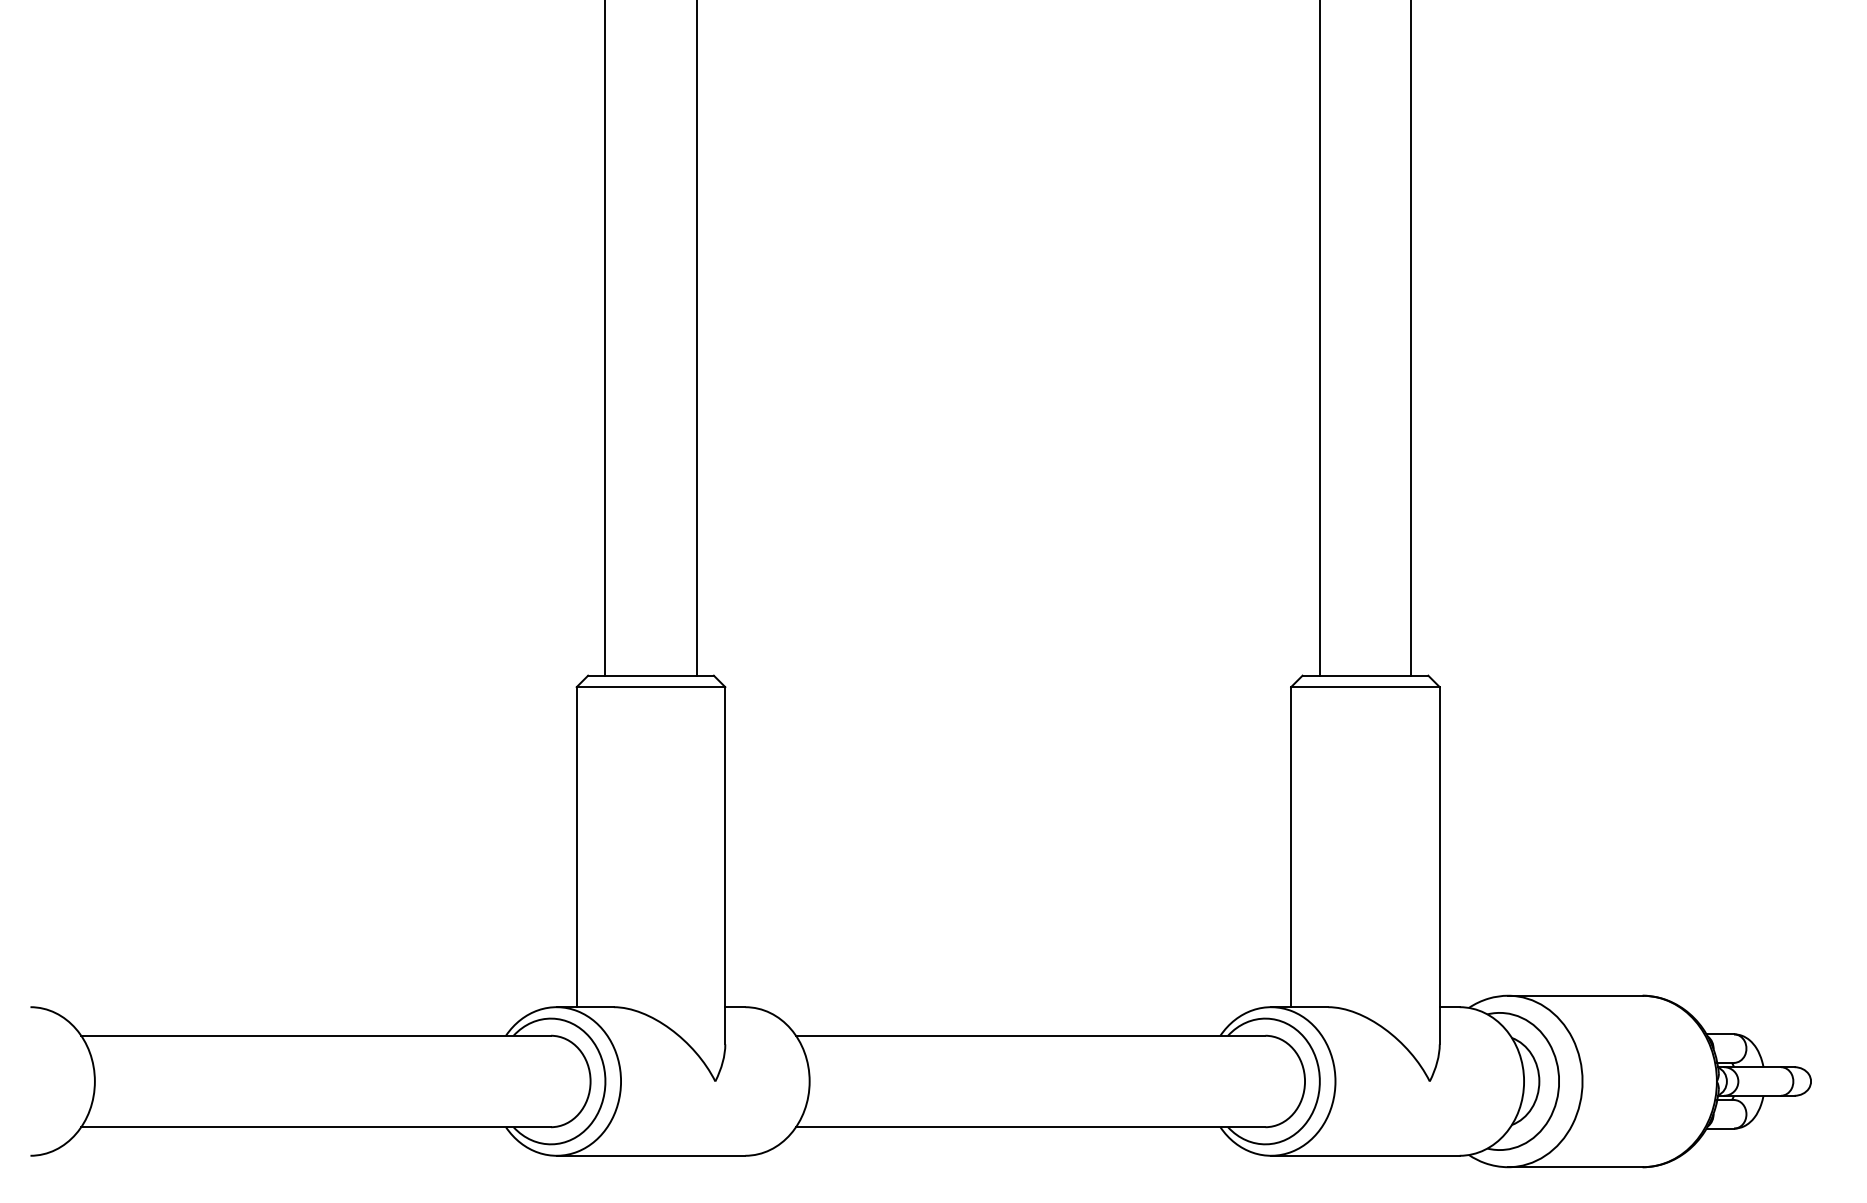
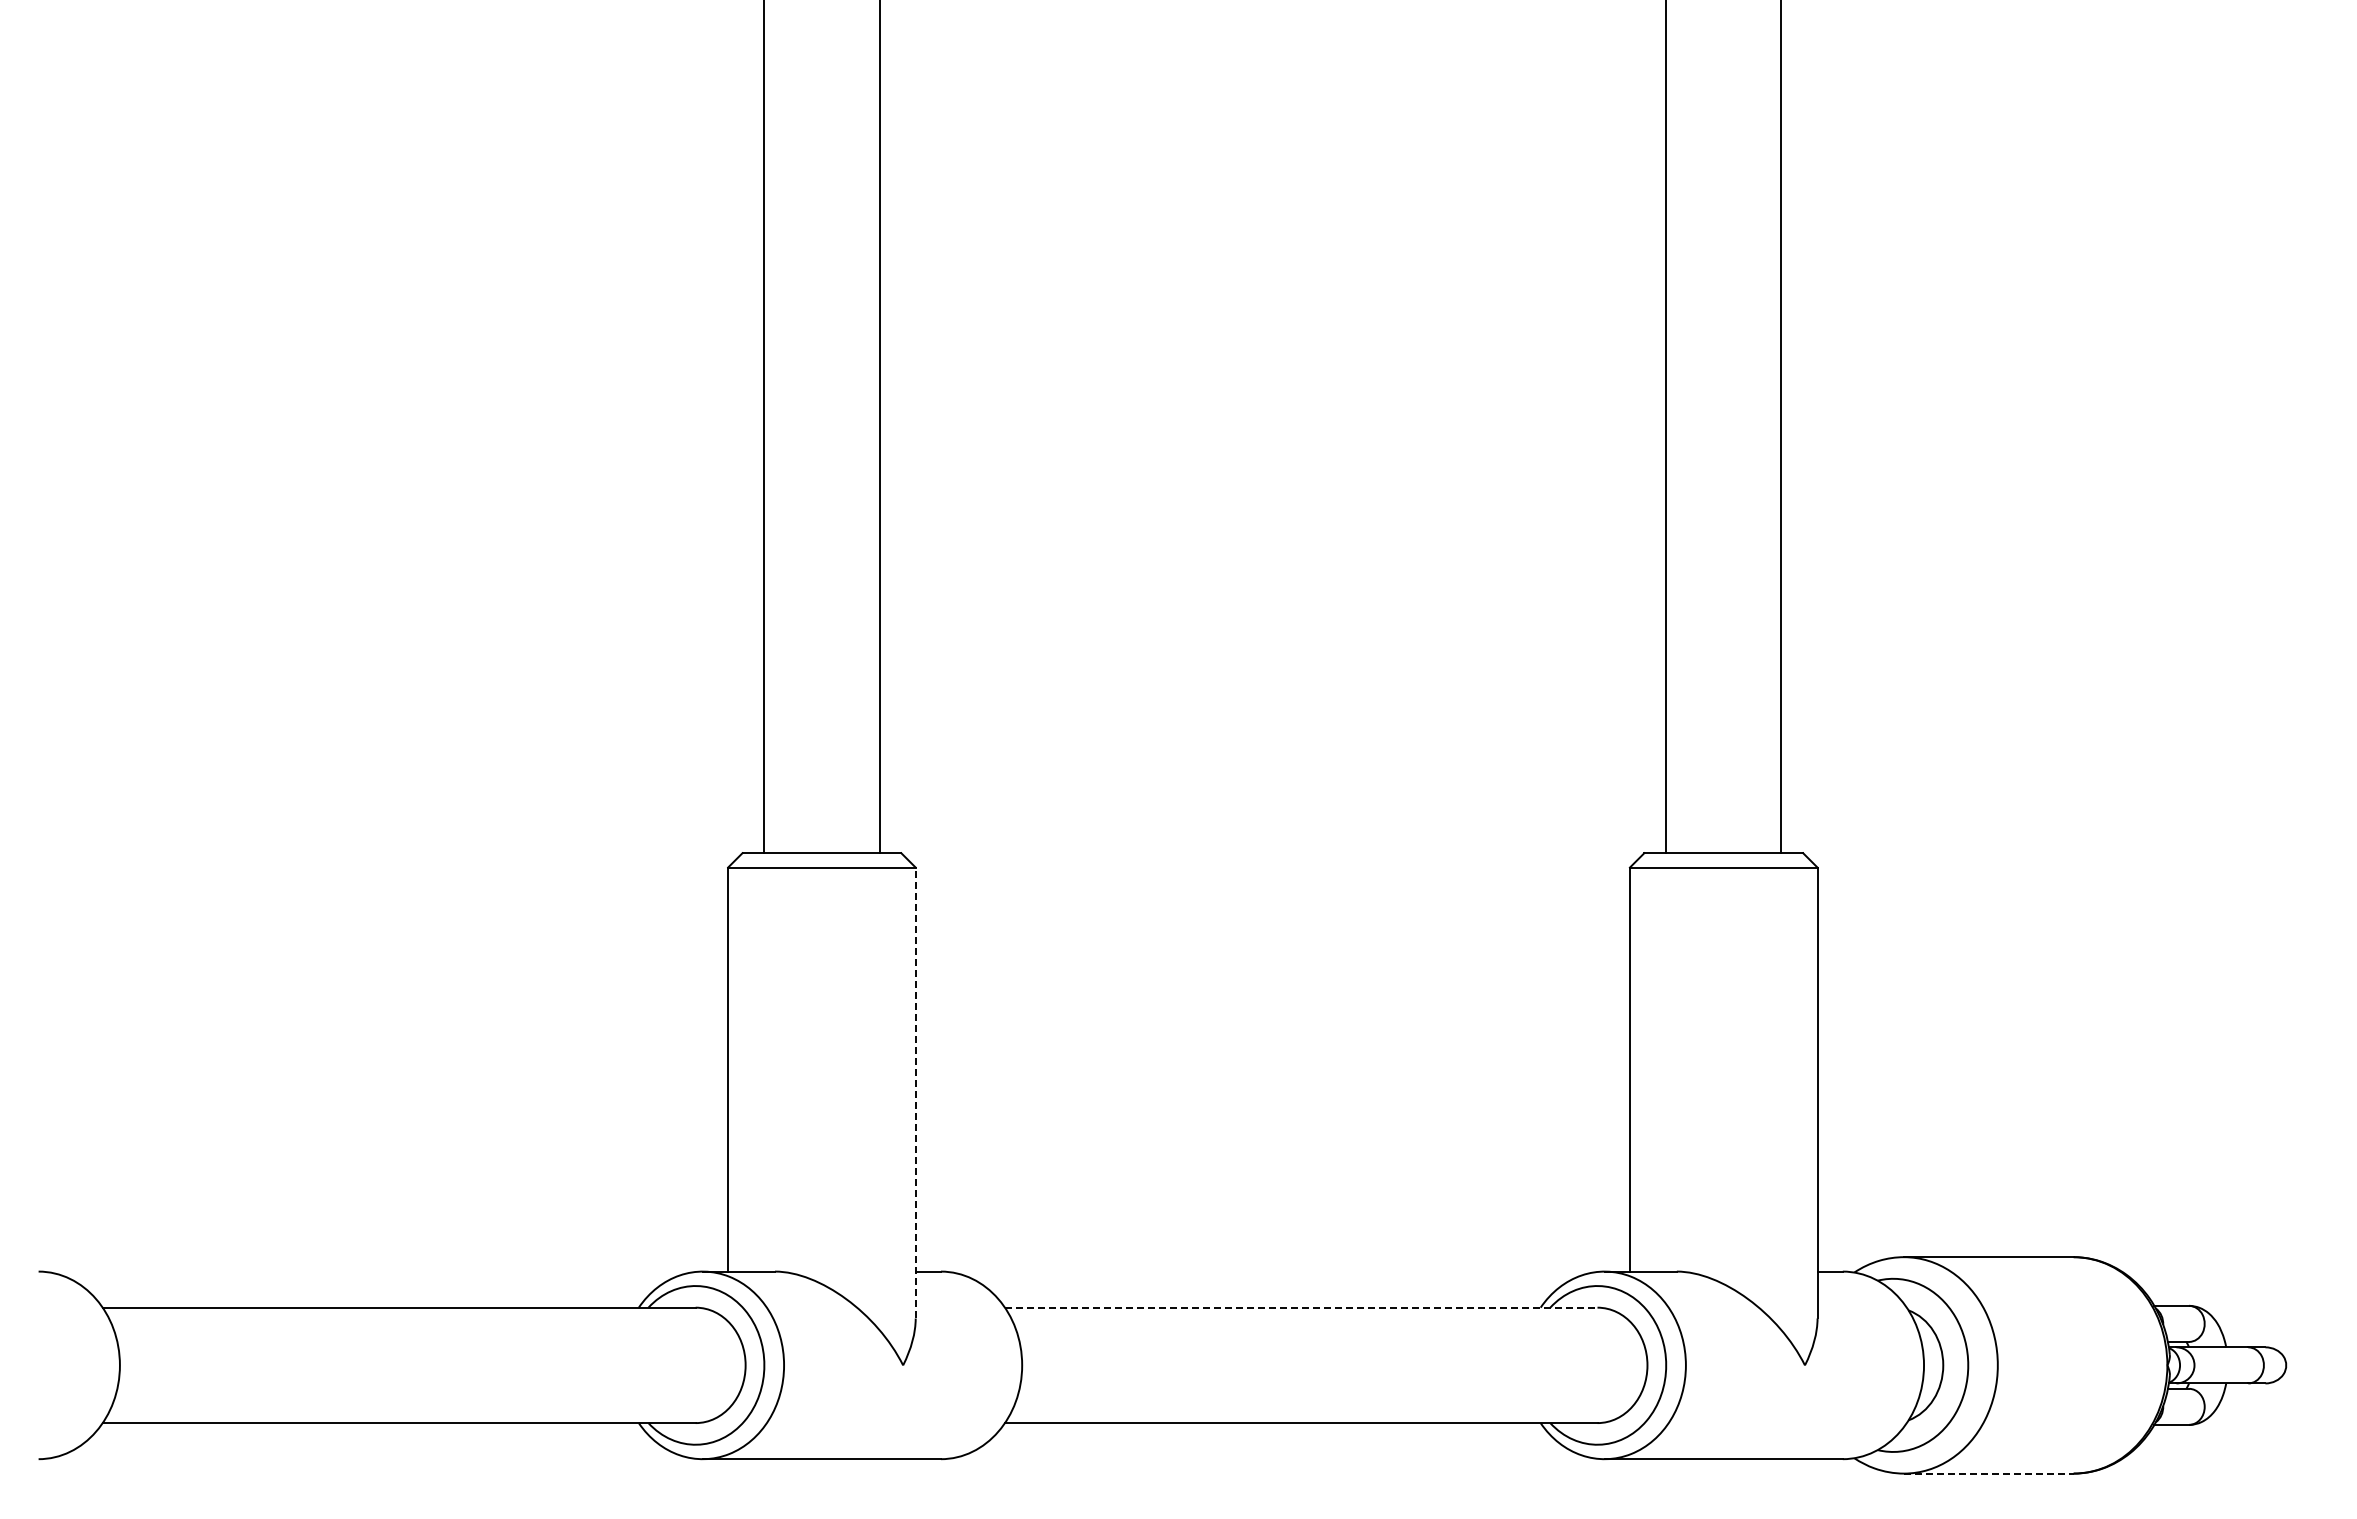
line: (725, 865) -> (915, 1092), solid -> dashed
line: (1030, 1035) -> (1301, 1307), solid -> dashed
line: (1575, 1167) -> (1988, 1473), solid -> dashed

